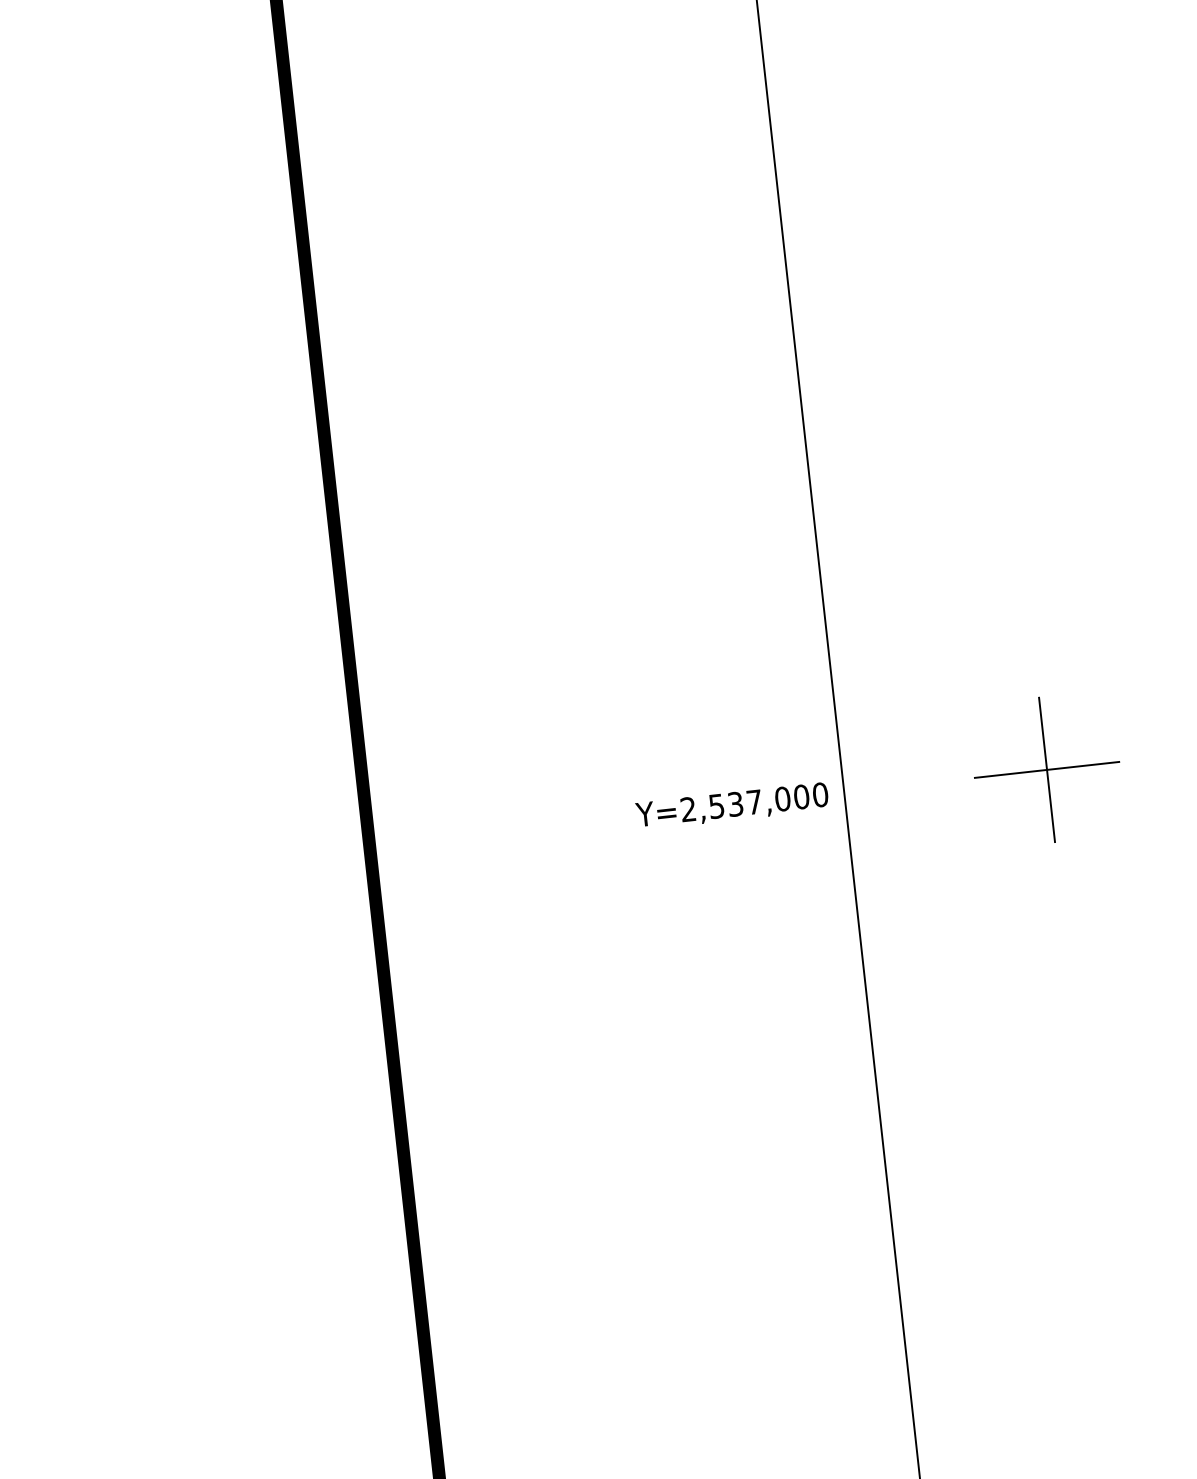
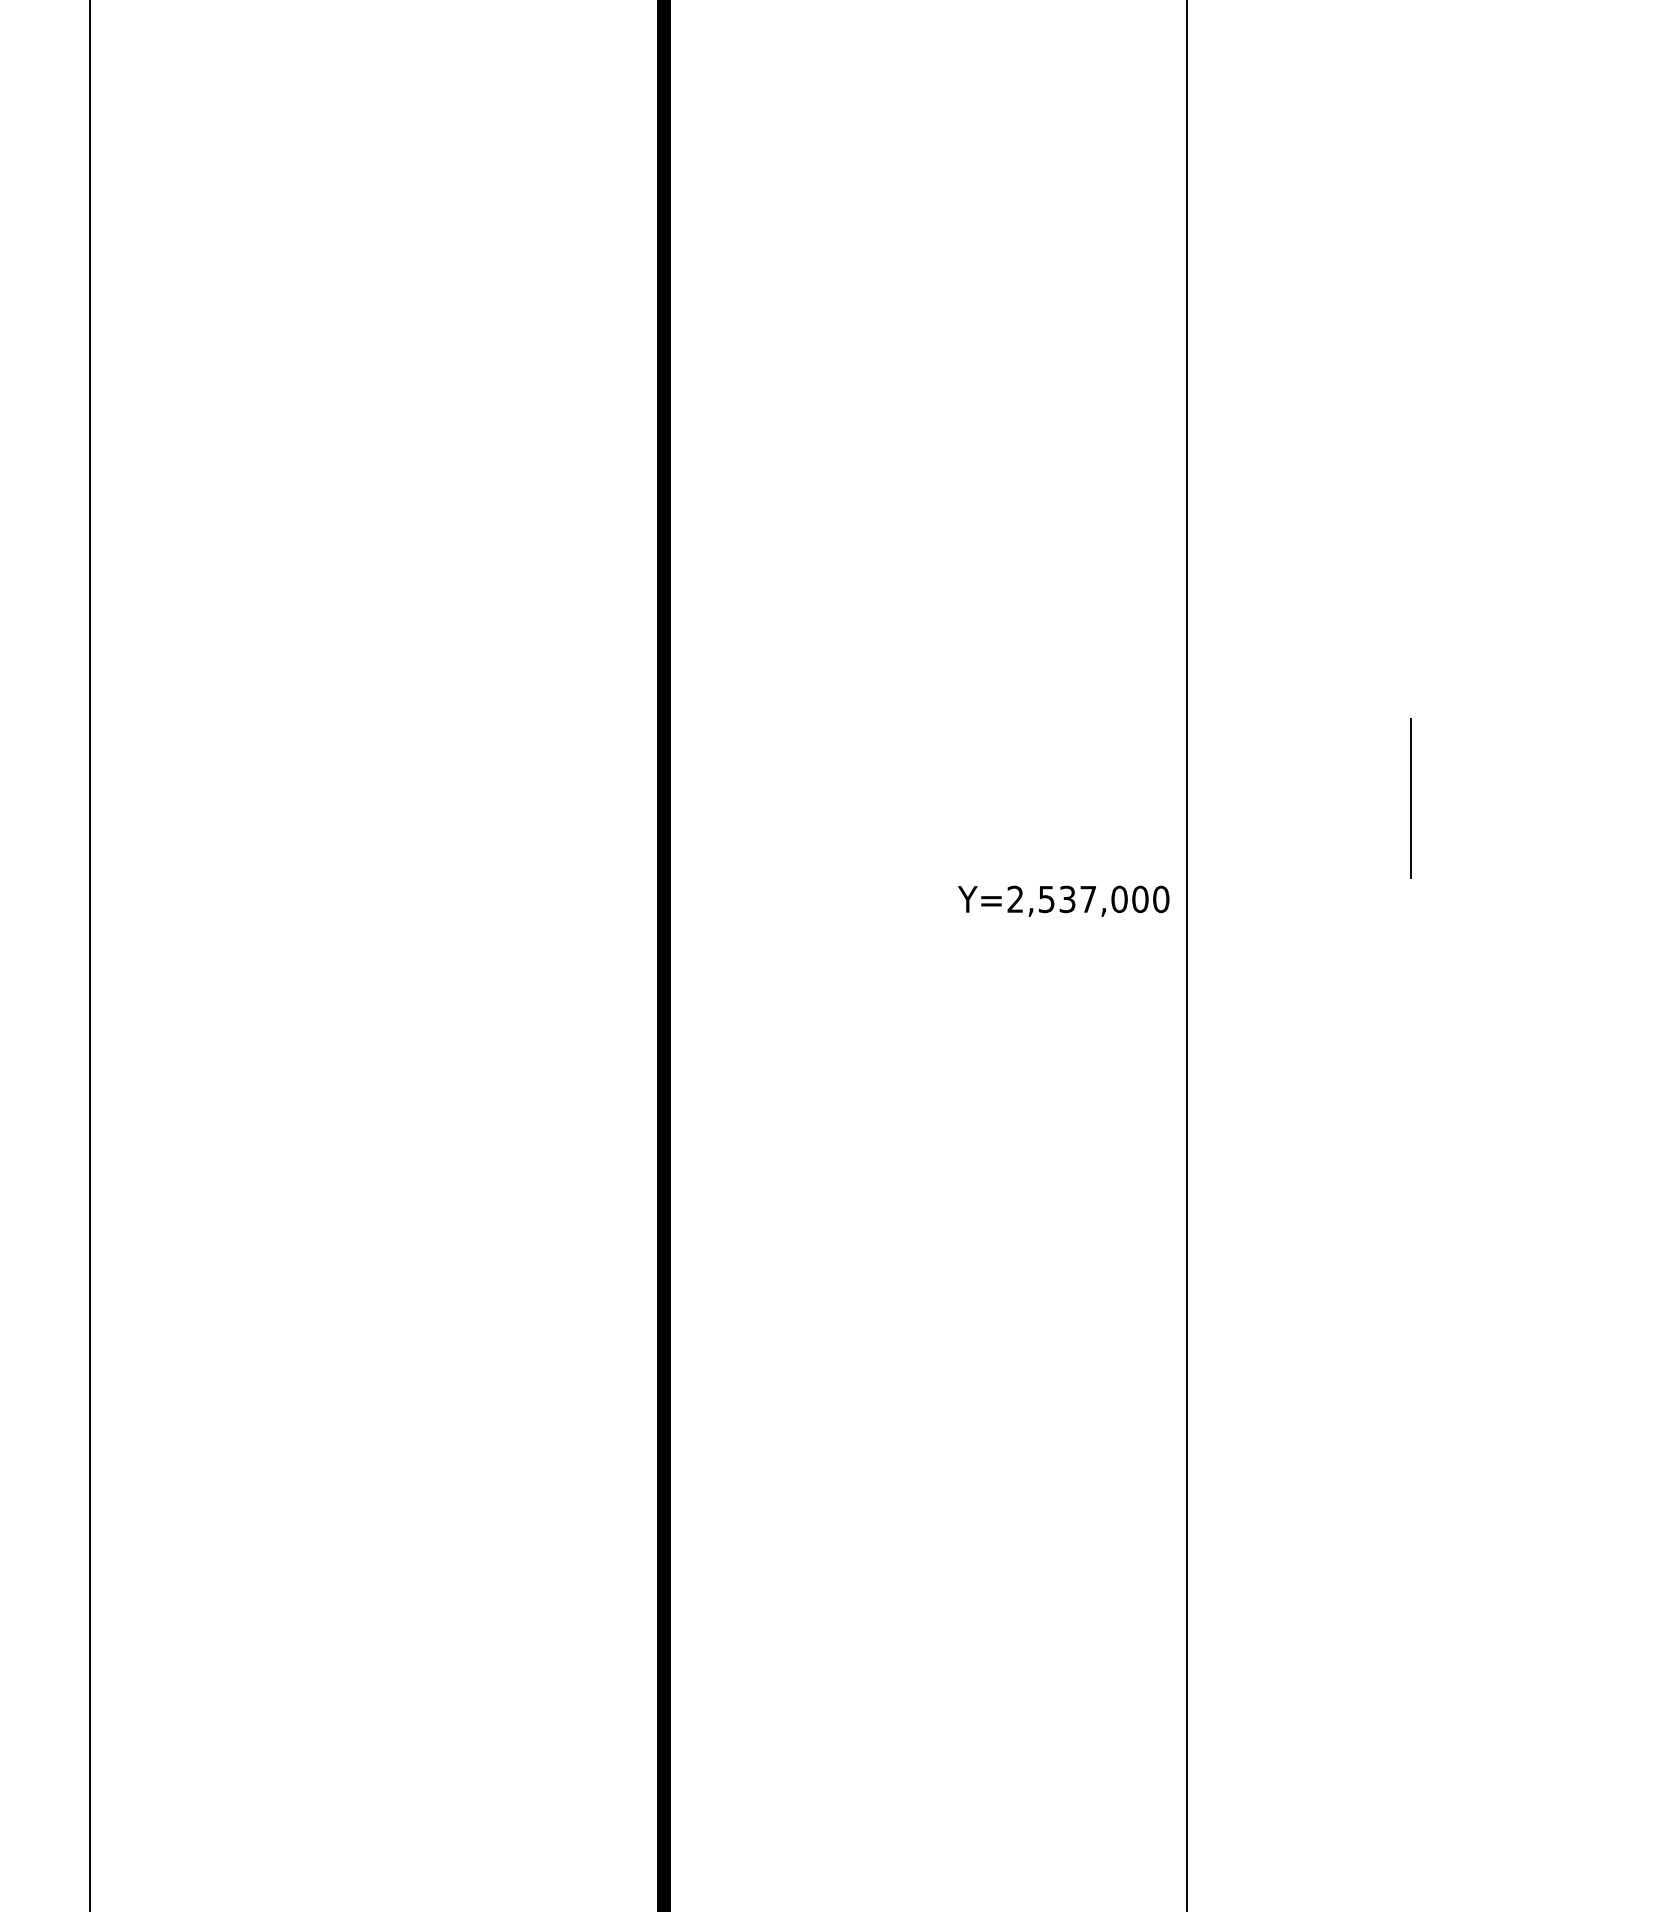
line: (1046, 770) -> (1410, 798), removed
text: (732, 805) -> (1063, 900), moved

